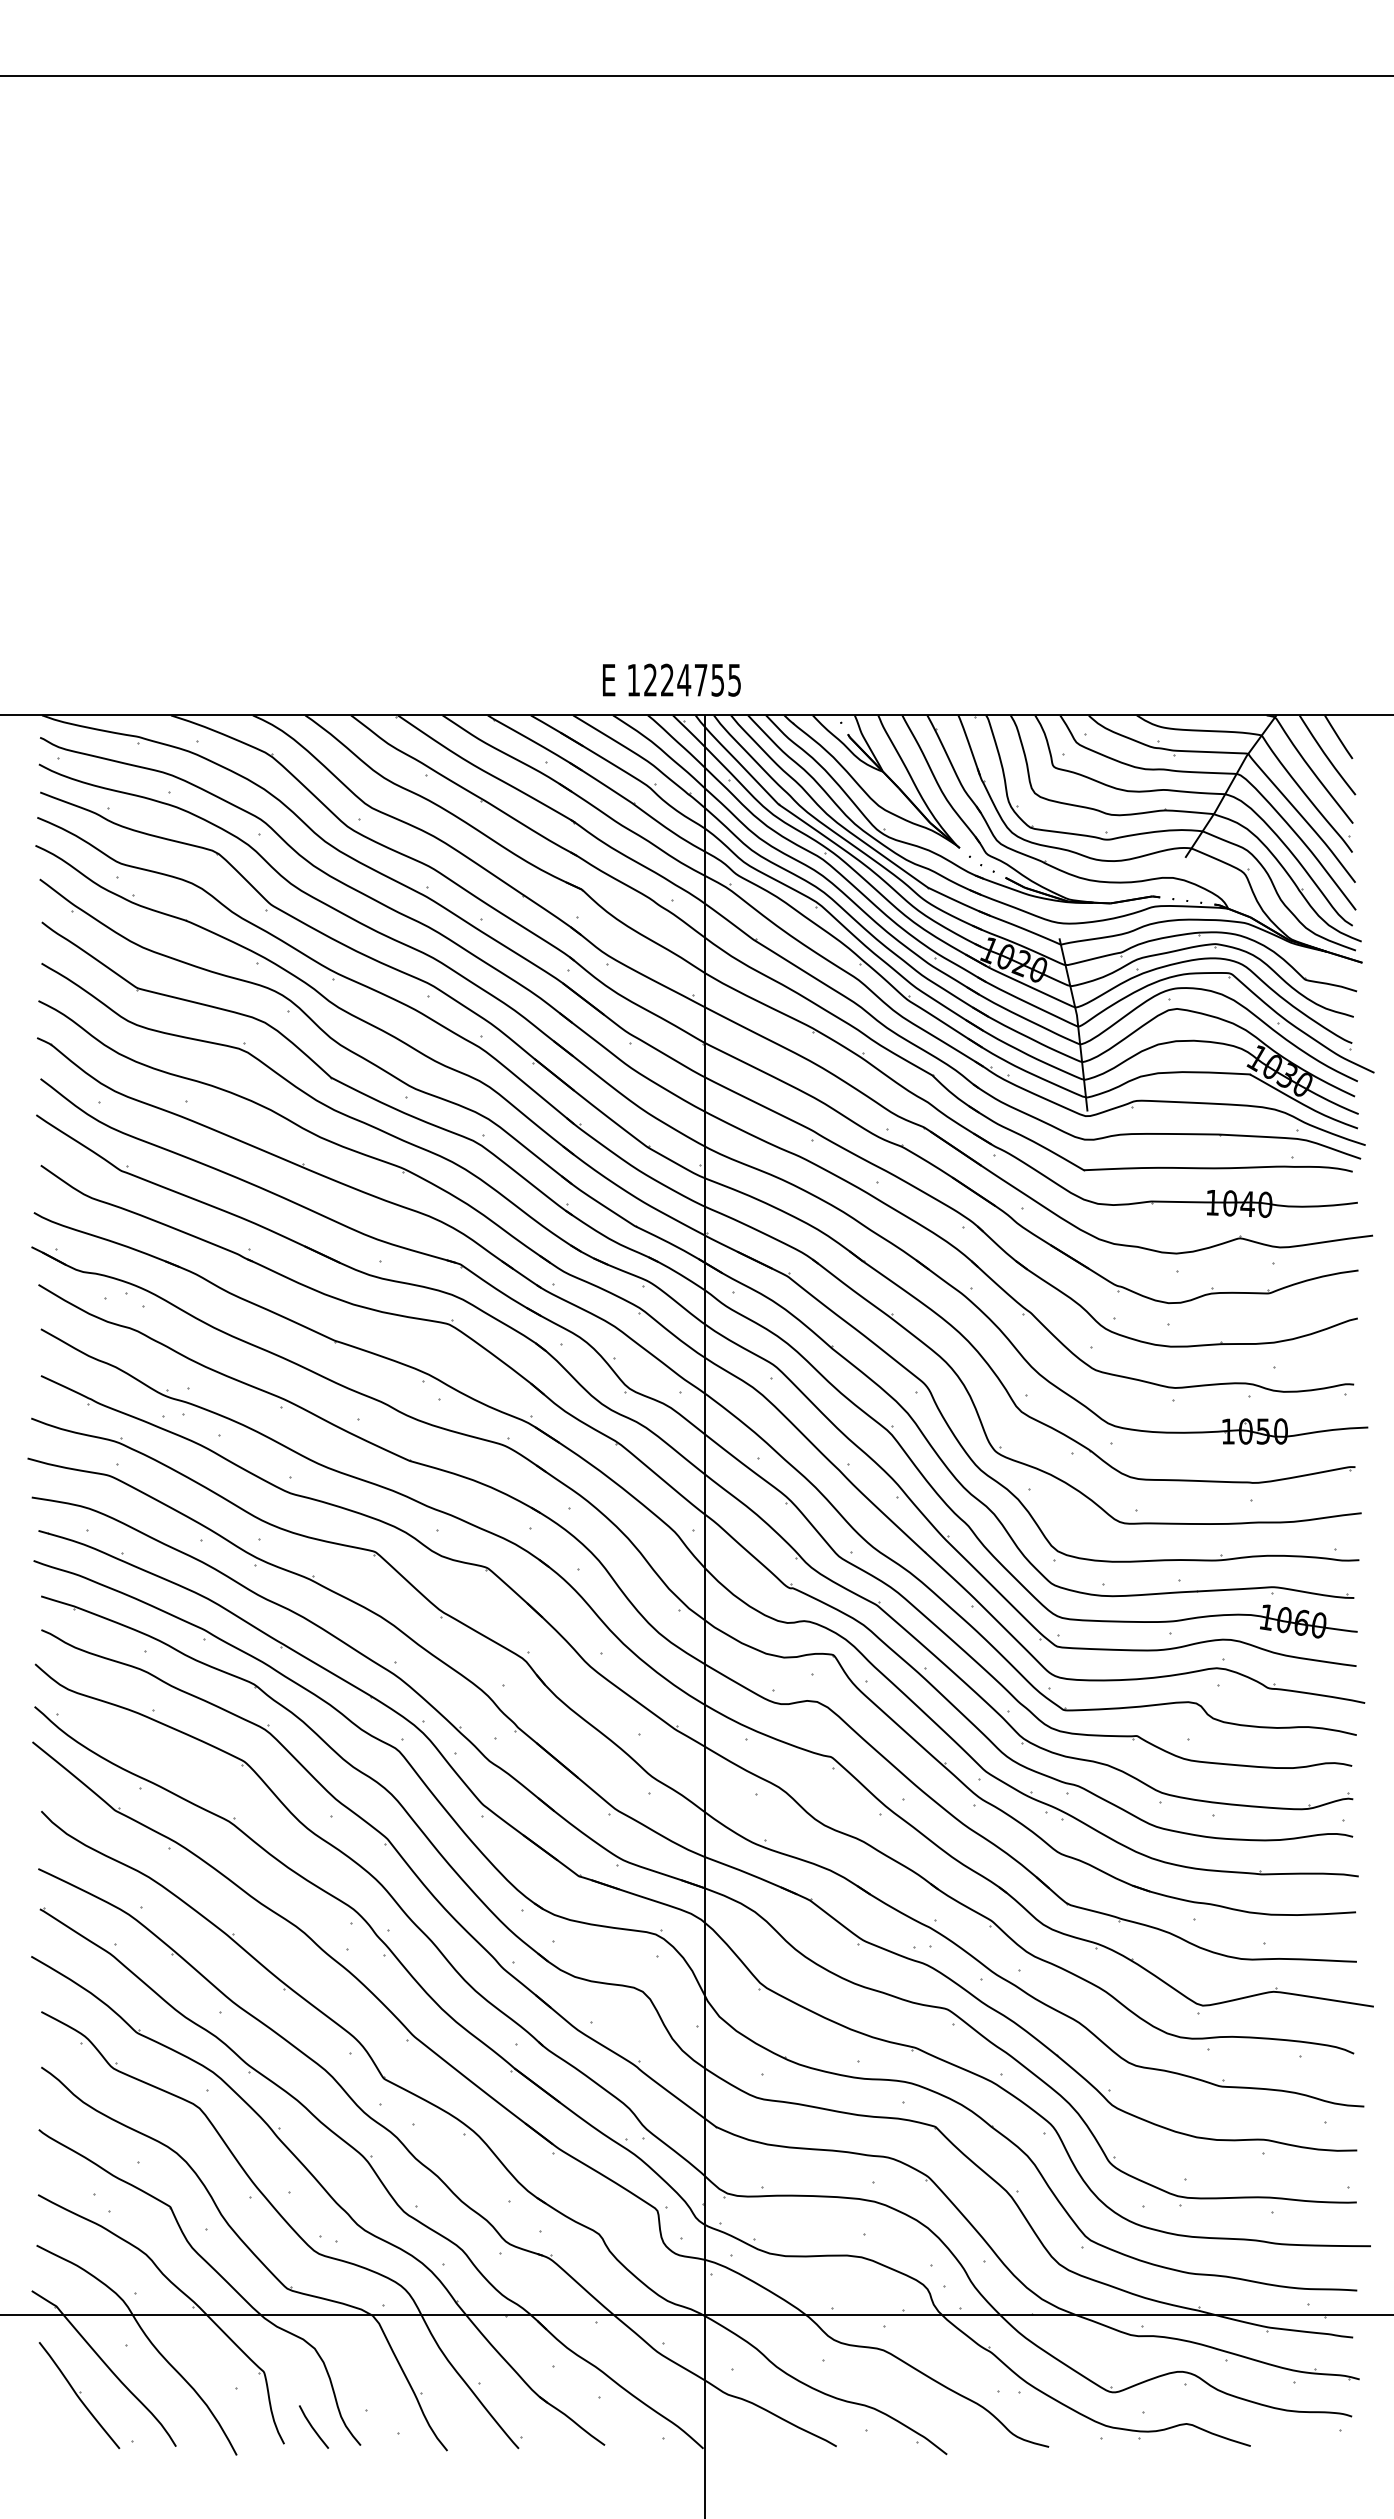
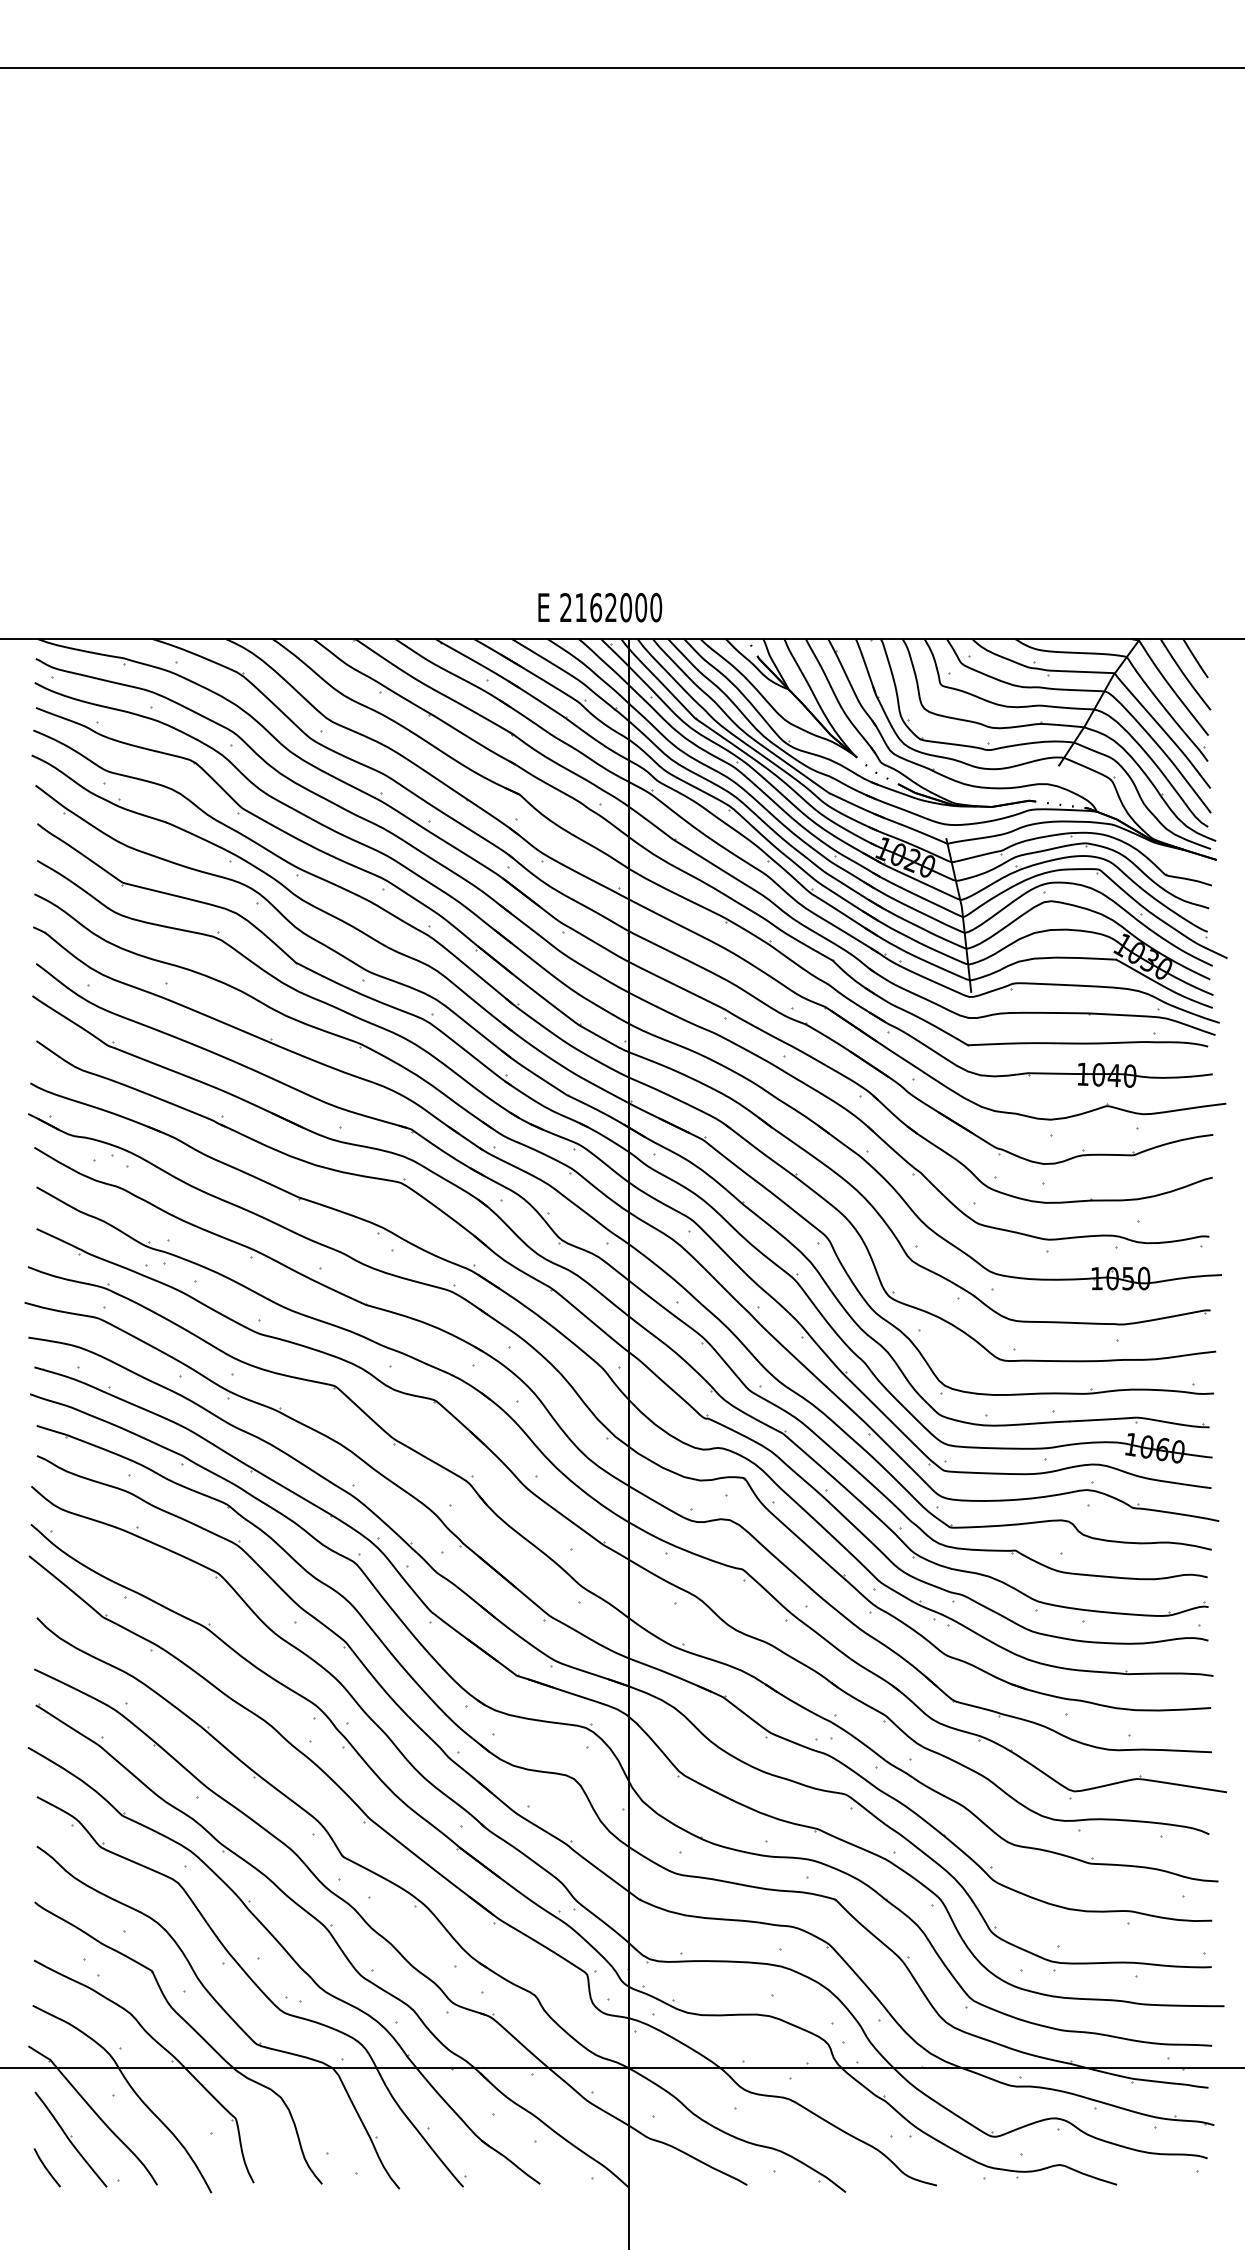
text: (684, 679) -> (611, 607), 1224755 -> 2162000
line: (312, 2426) -> (46, 2167), moved

